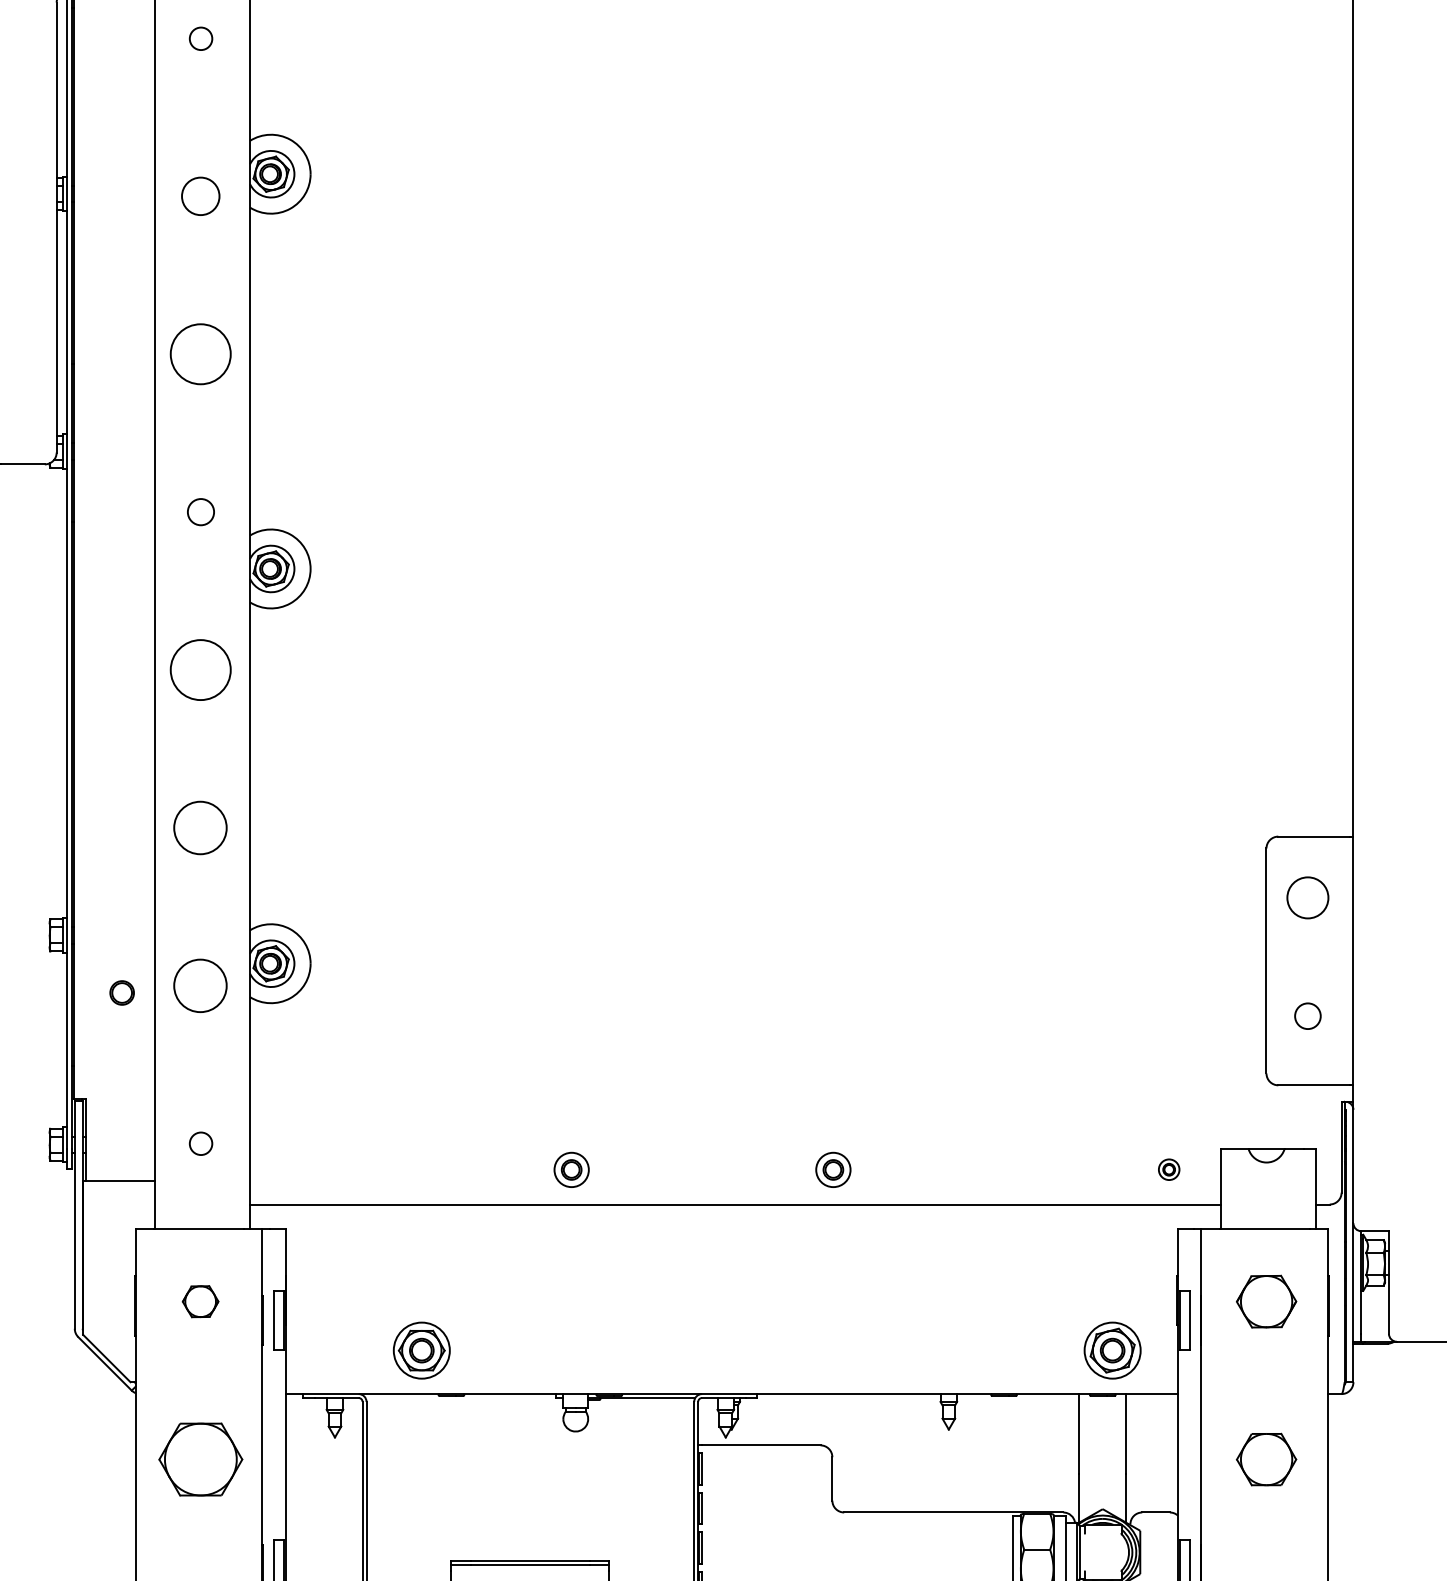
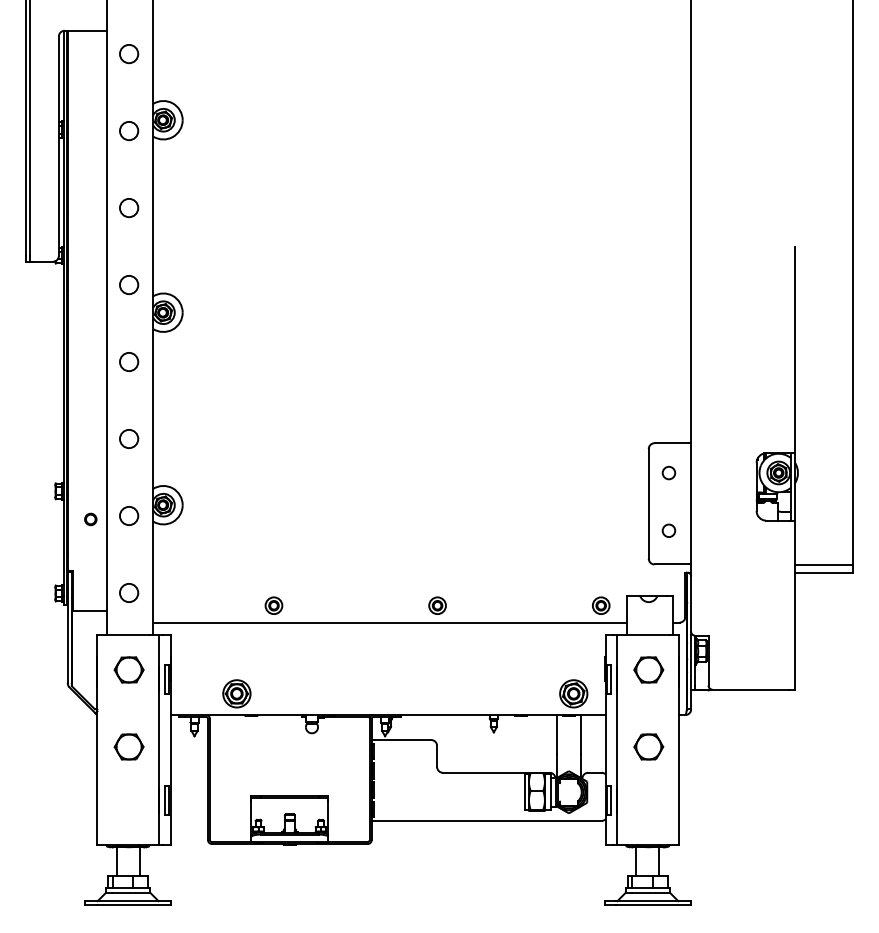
circle: (201, 39) -> (129, 54), size x1.67
circle: (201, 353) -> (129, 207), size x0.62
circle: (201, 511) -> (129, 284), size x1.43
circle: (201, 669) -> (129, 361), size x0.62
circle: (201, 826) -> (129, 438), size x0.71
circle: (1306, 896) -> (668, 472), size x0.62
circle: (201, 984) -> (129, 515), size x0.71
circle: (201, 1142) -> (129, 592), size x1.67
part: (570, 1169) -> (273, 605), moved
part: (1169, 1169) -> (601, 605), size x1.67
part: (199, 1300) -> (128, 669), size x1.67
part: (199, 1458) -> (128, 746), size x0.71

